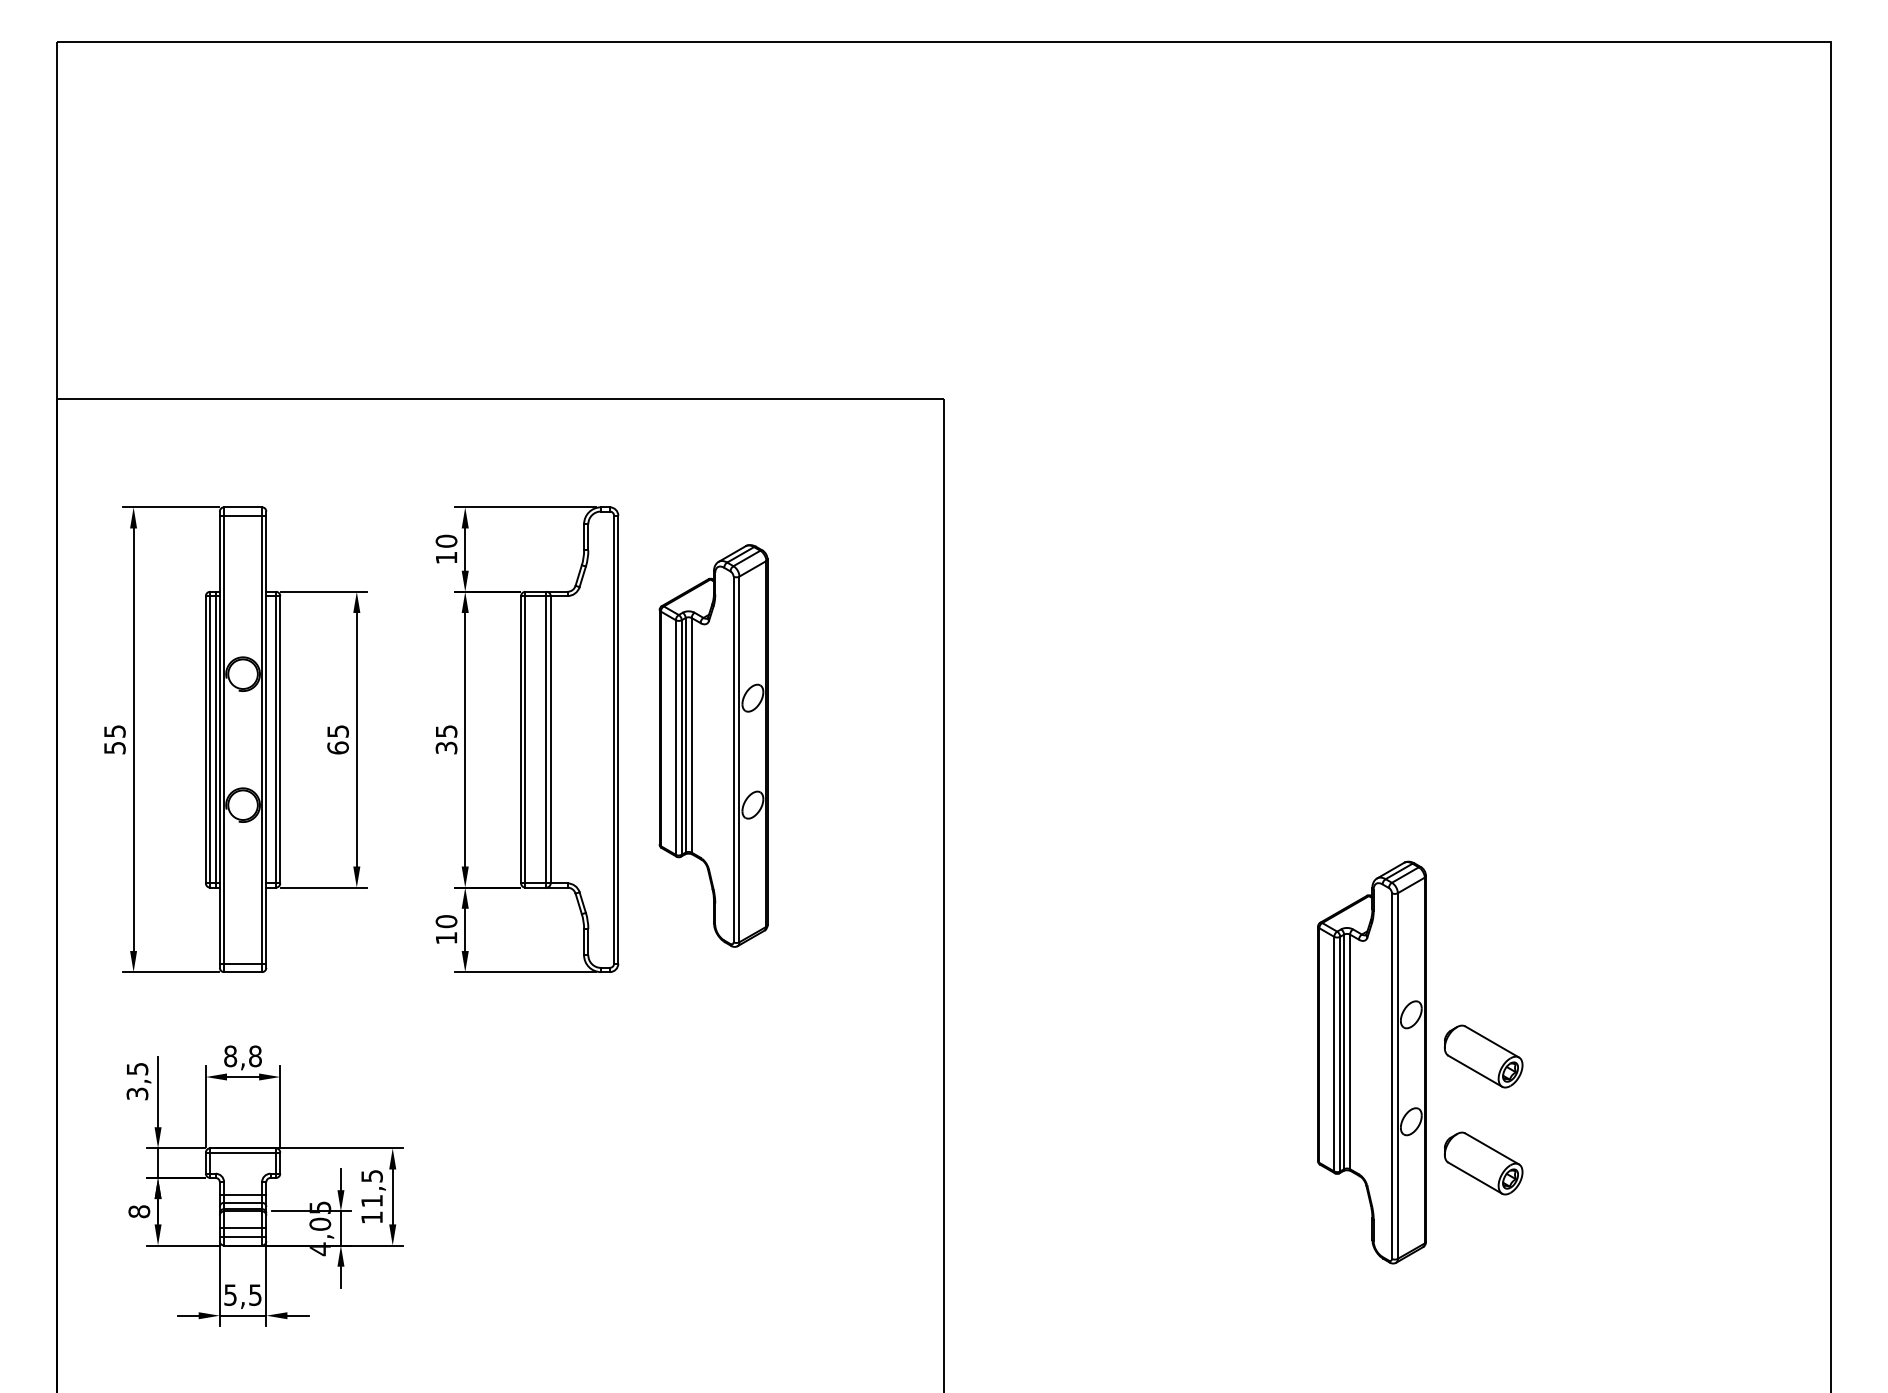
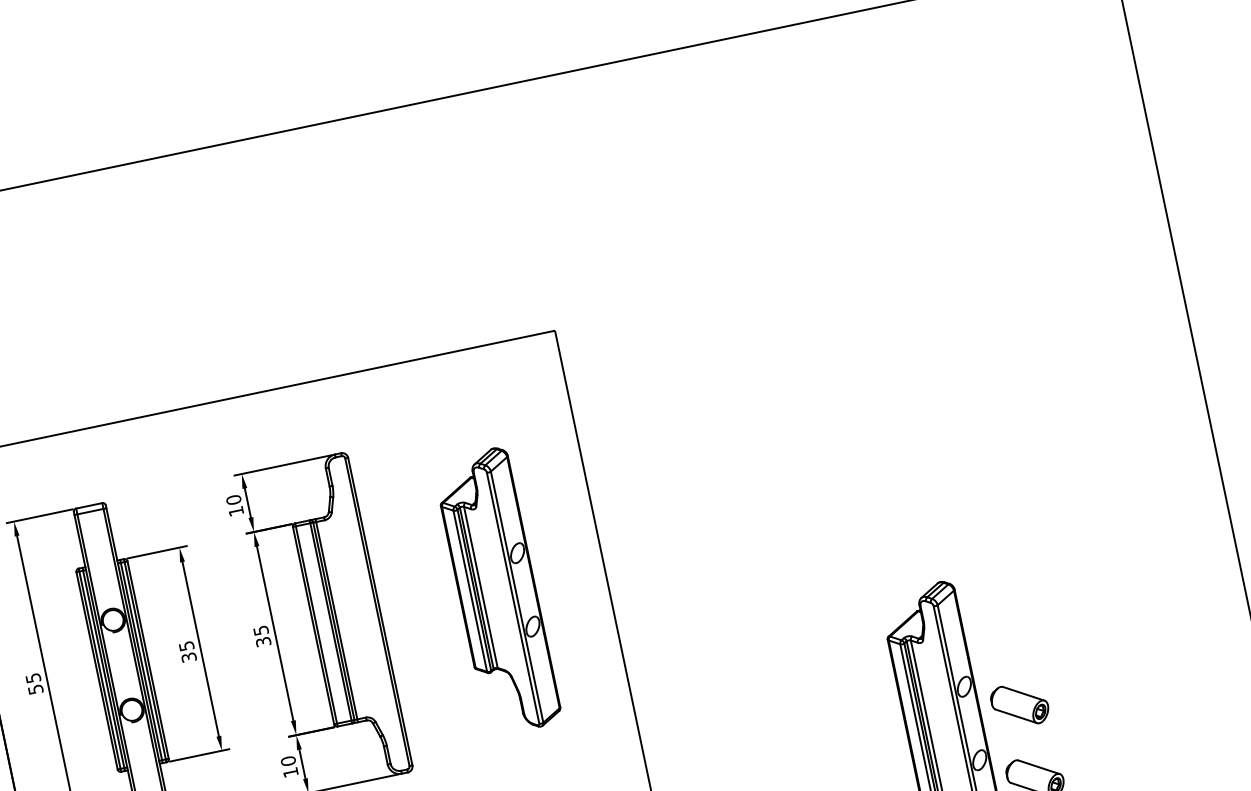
line: (270, 739) -> (141, 661), added
line: (554, 739) -> (336, 620), added
part: (713, 745) -> (497, 591), moved
text: (337, 747) -> (188, 657), 65 -> 35

